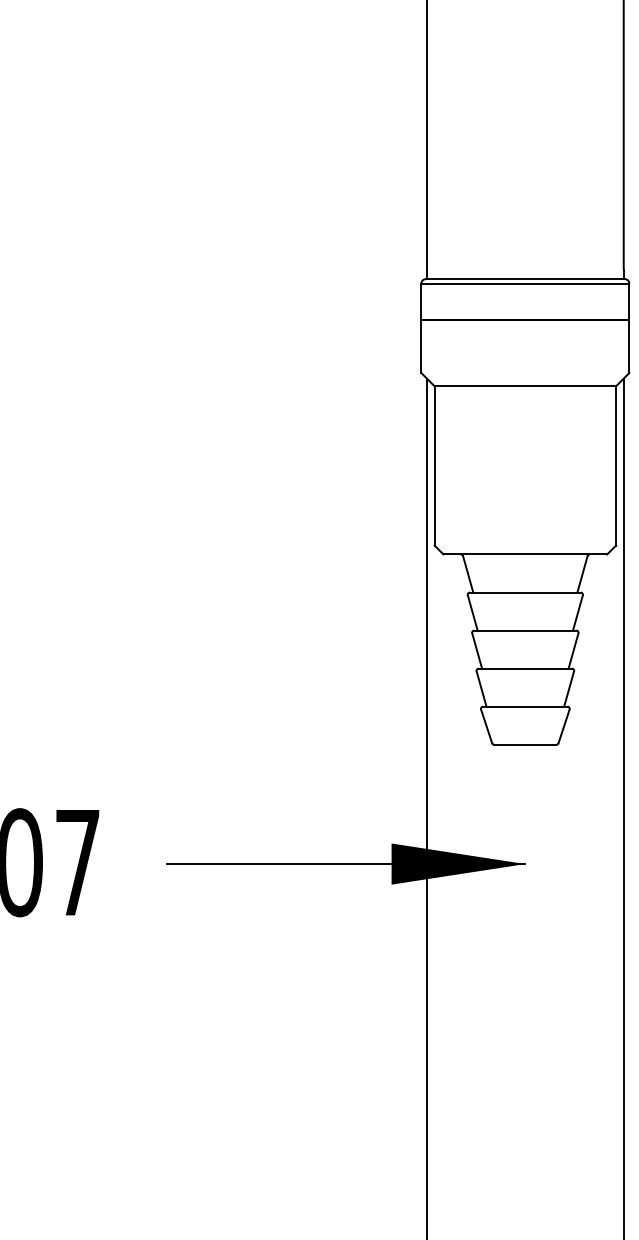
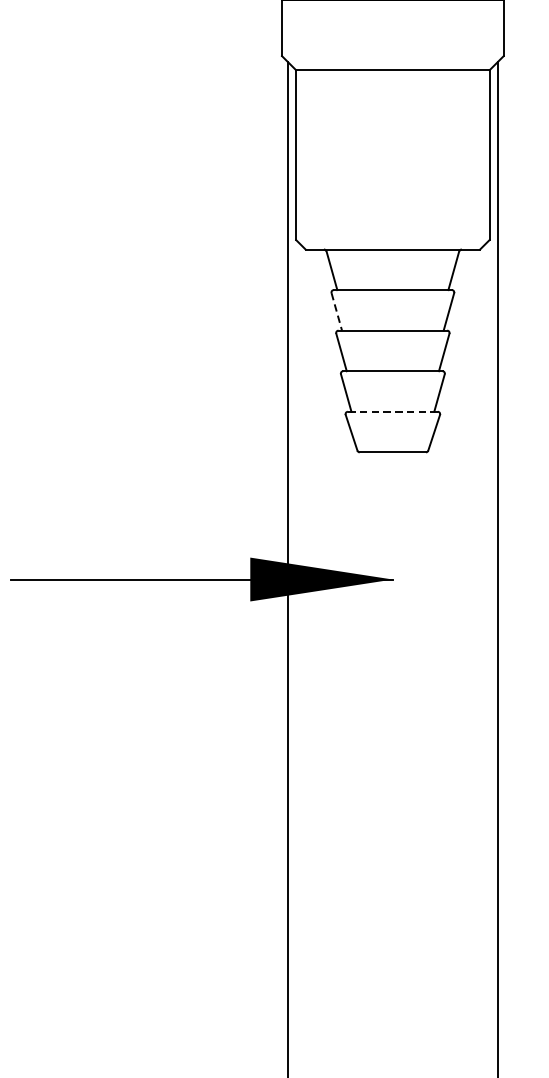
line: (472, 613) -> (336, 312), solid -> dashed
line: (524, 706) -> (391, 411), solid -> dashed

